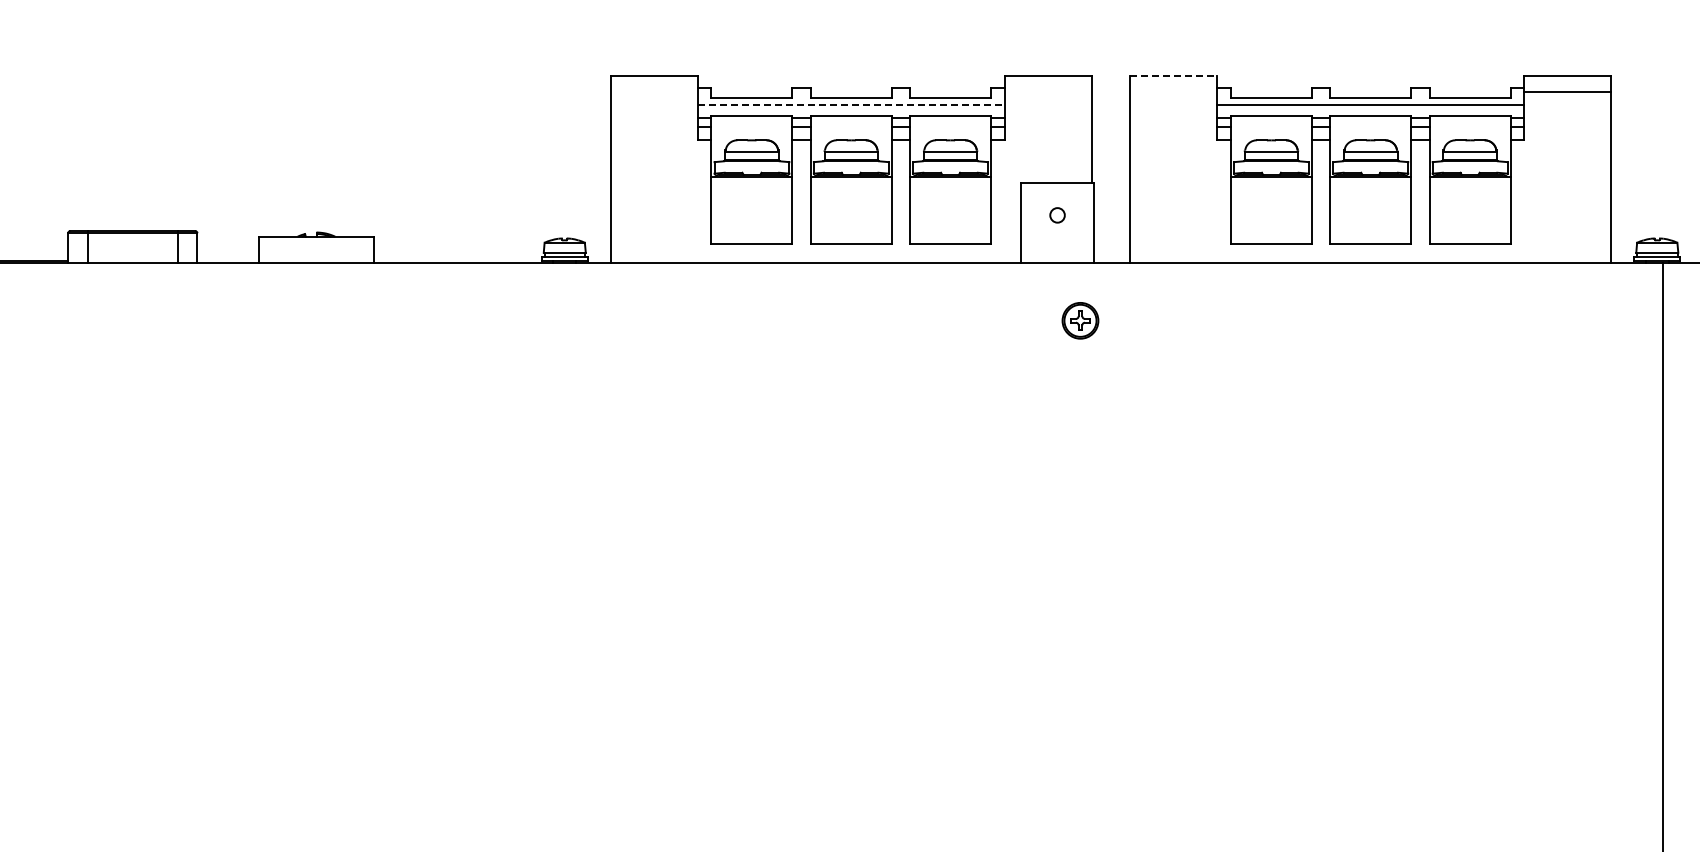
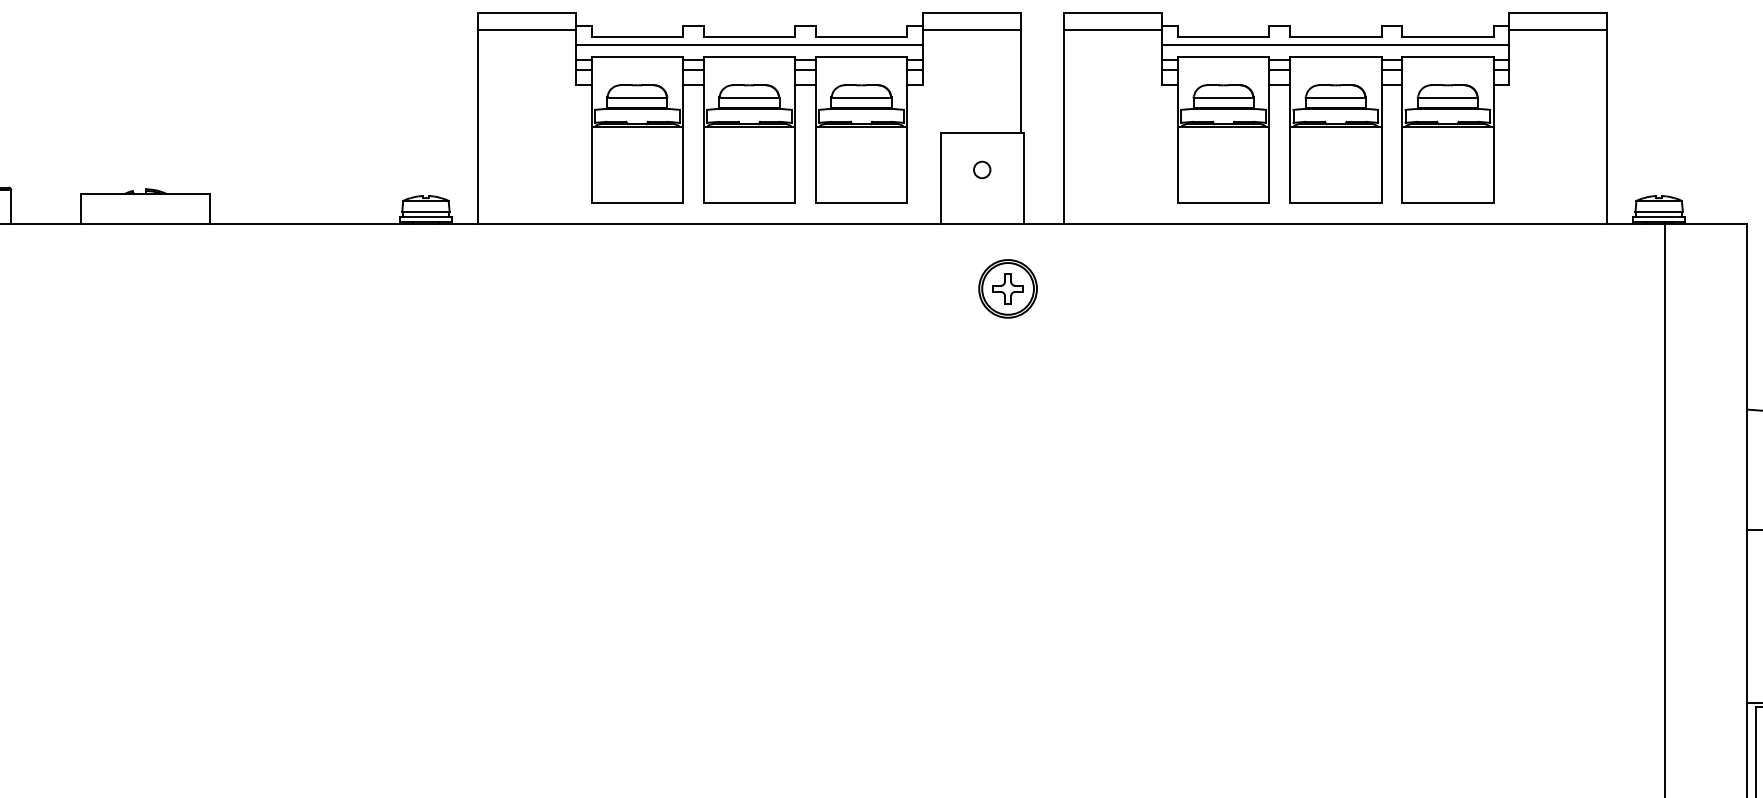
line: (1173, 76) -> (1113, 13), dashed -> solid
line: (653, 91) -> (526, 30), added
line: (1047, 91) -> (970, 30), added
line: (1173, 91) -> (1113, 30), added
line: (851, 104) -> (749, 44), dashed -> solid
part: (1080, 320) -> (1008, 288), size x1.43

